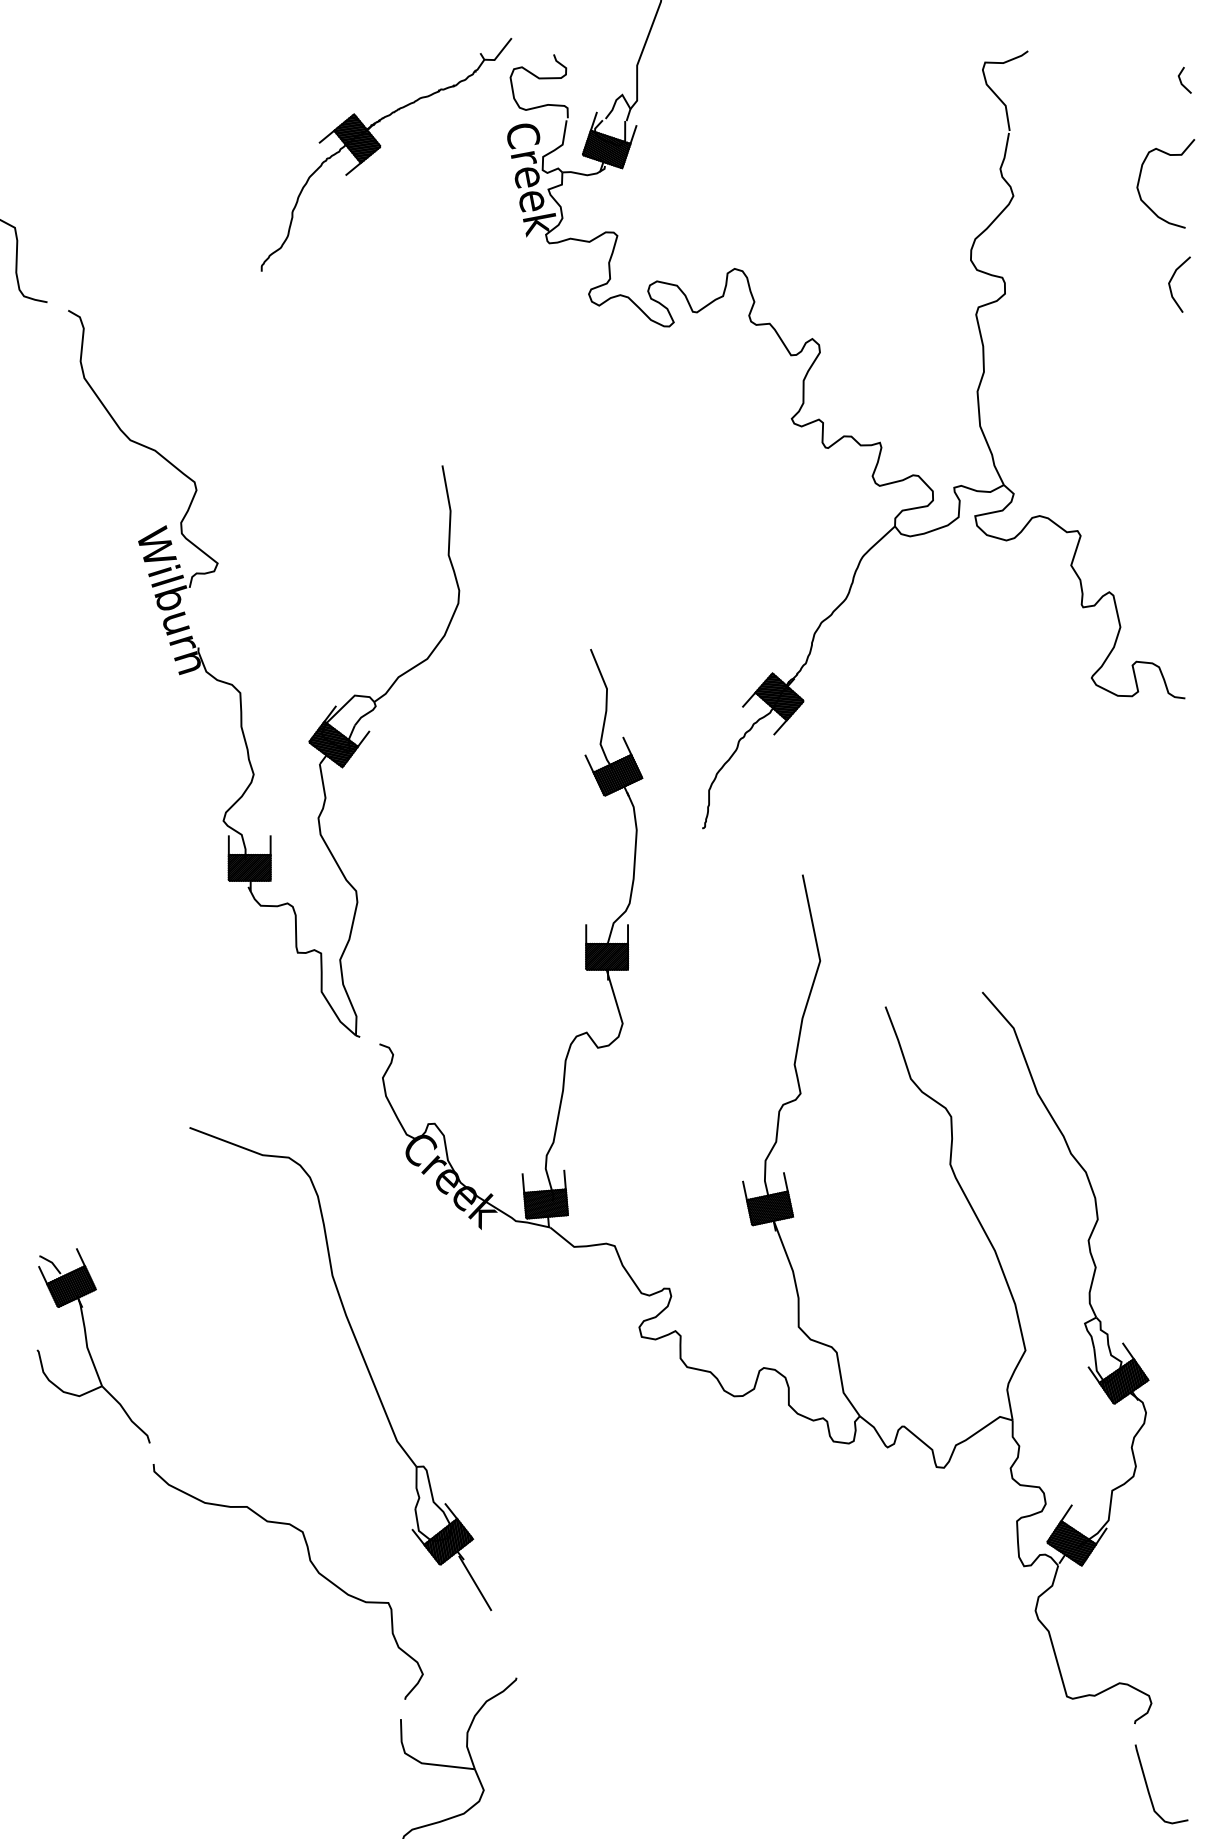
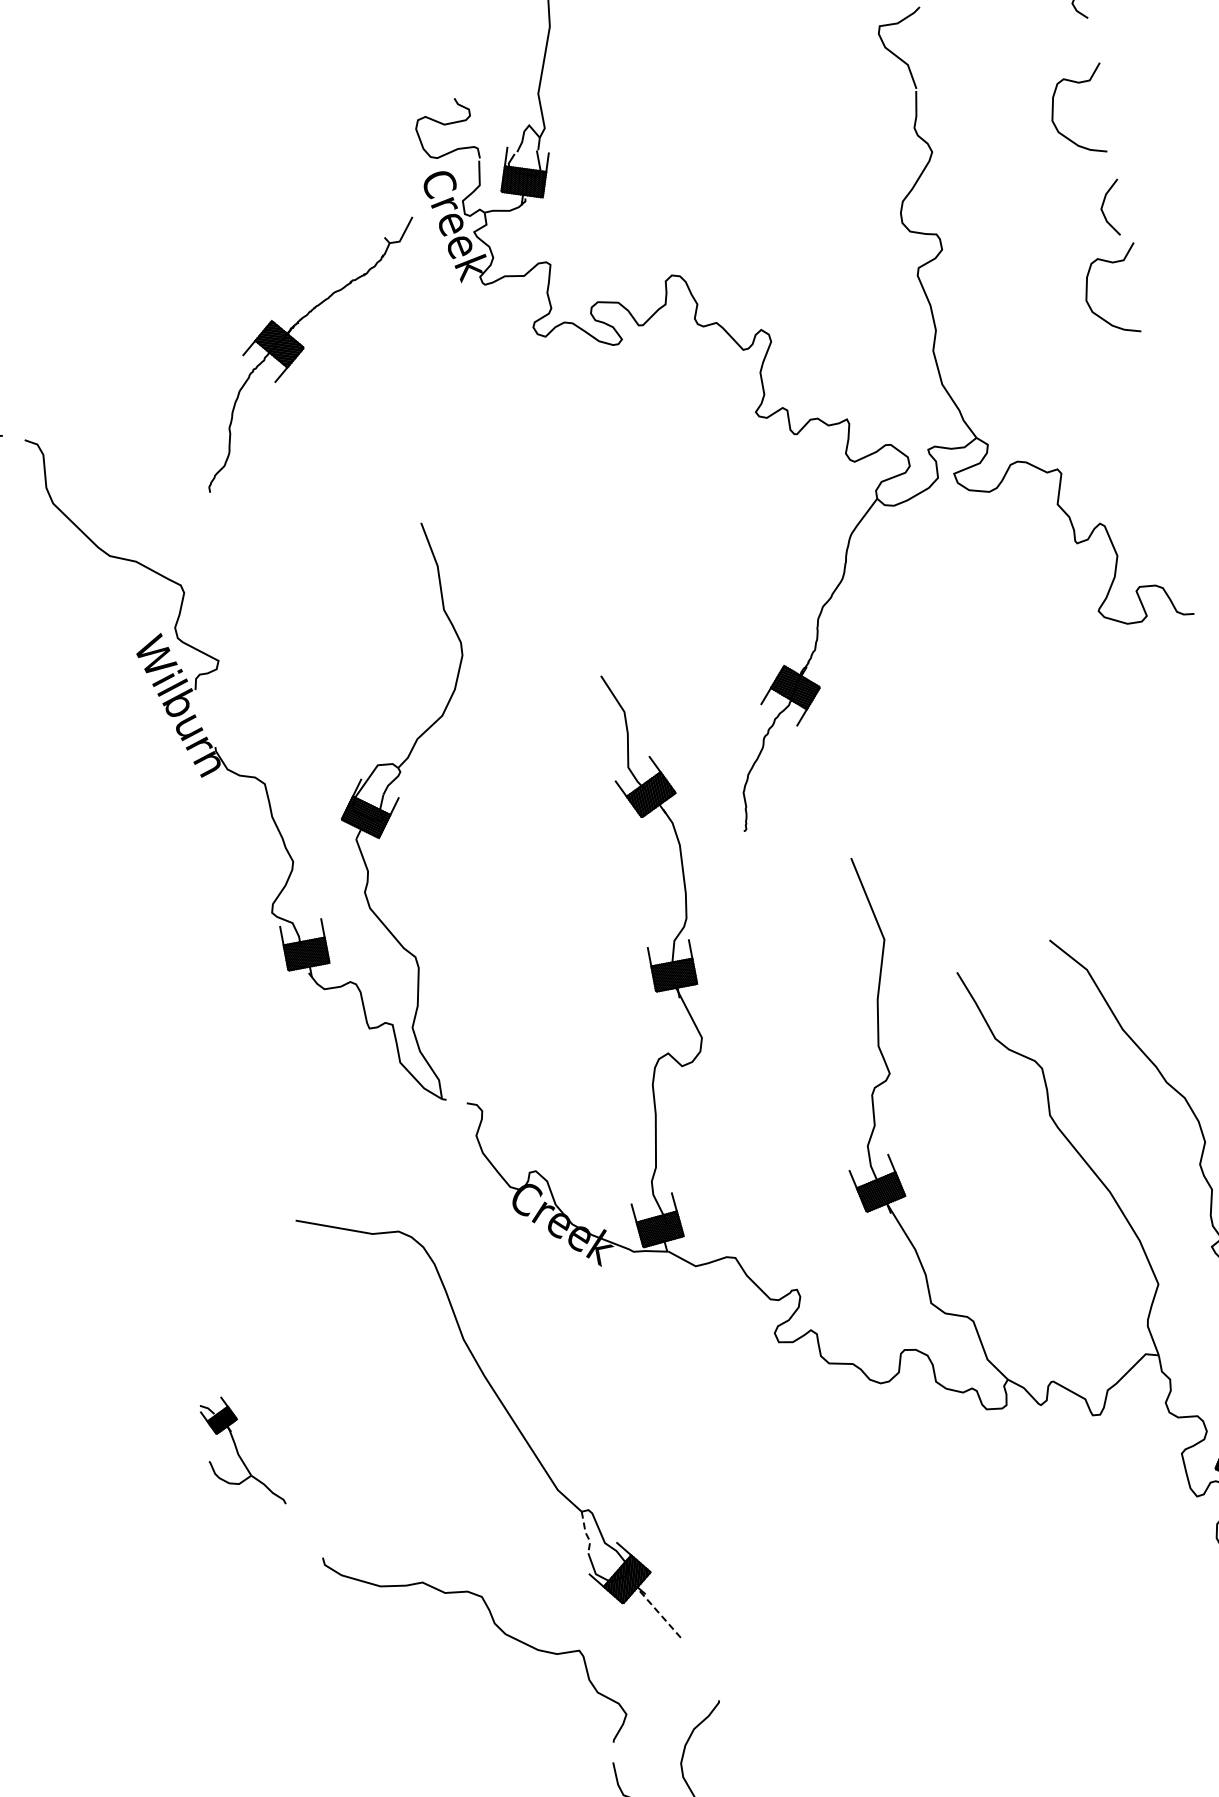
part: (380, 148) -> (304, 349), moved
curve: (1140, 361) -> (1087, 291), added
part: (93, 1345) -> (241, 1452), size x0.6
line: (416, 1489) -> (585, 1533), solid -> dashed
line: (475, 1583) -> (661, 1615), solid -> dashed

